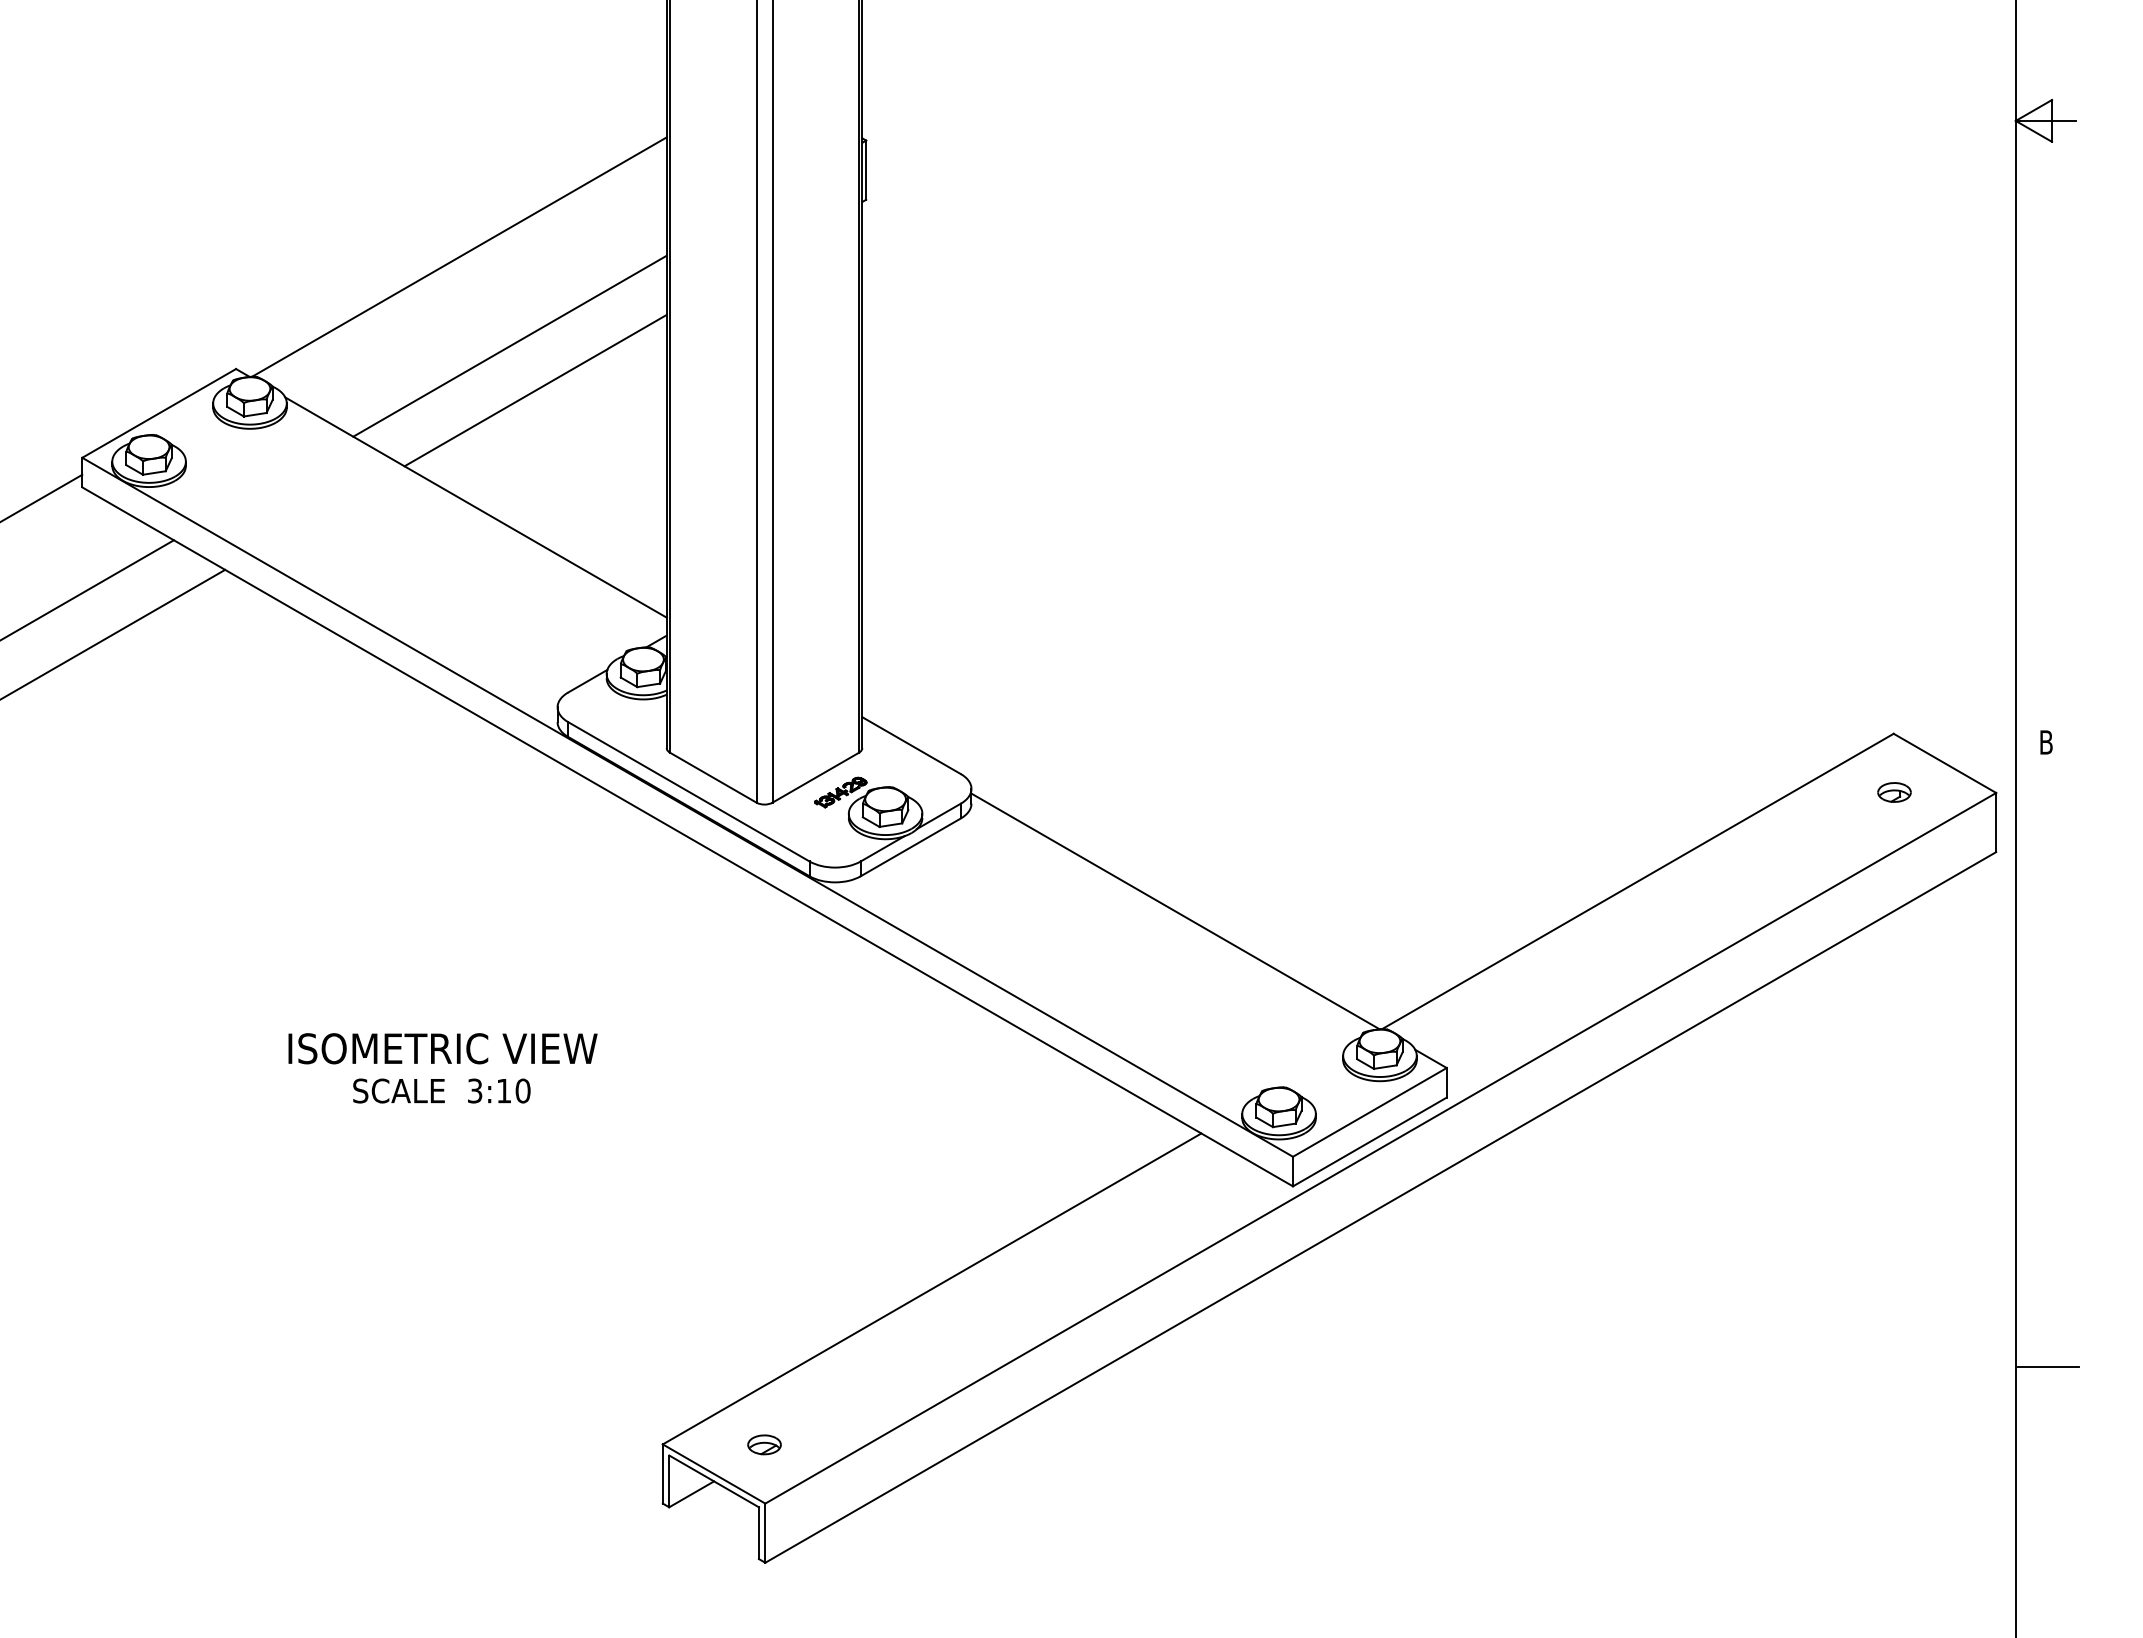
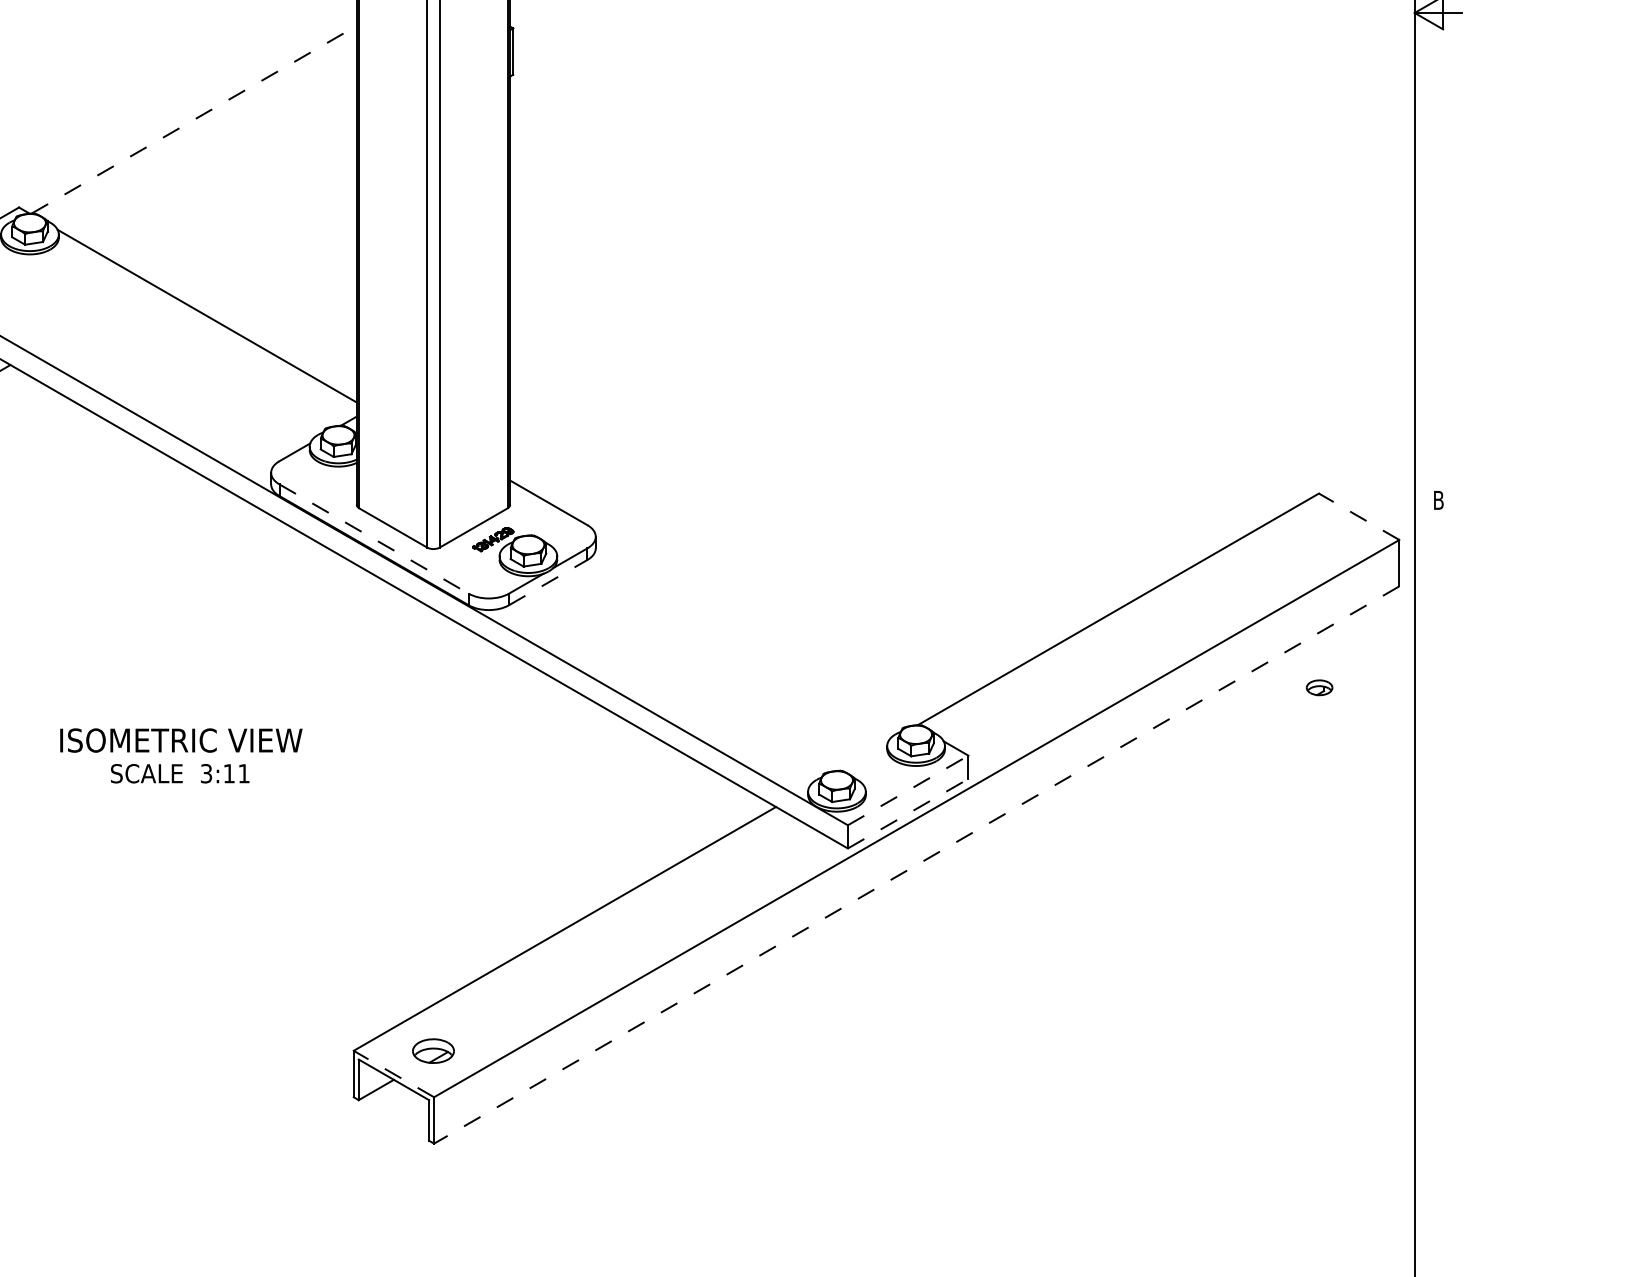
line: (459, 256) -> (194, 119), solid -> dashed
line: (509, 345) -> (233, 189), removed
line: (535, 390) -> (253, 224), removed
line: (1944, 763) -> (1358, 516), solid -> dashed
line: (689, 792) -> (374, 539), solid -> dashed
part: (1894, 792) -> (1319, 687), moved
line: (910, 847) -> (547, 582), solid -> dashed
line: (1175, 911) -> (755, 632), removed
text: (522, 1090) -> (243, 773), 3:10 -> 3:11
line: (1369, 1112) -> (907, 790), solid -> dashed
line: (1369, 1141) -> (907, 813), solid -> dashed
line: (1380, 1207) -> (916, 865), solid -> dashed
line: (2048, 1366) -> (1440, 989), removed
part: (764, 1444) -> (433, 1050), size x1.6
line: (713, 1473) -> (393, 1073), solid -> dashed

